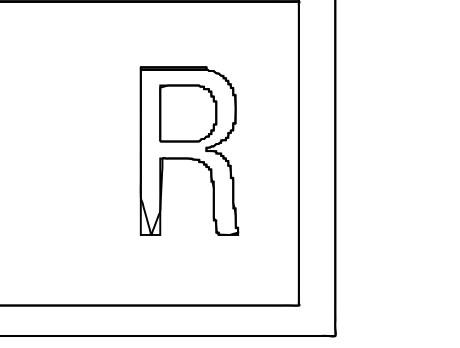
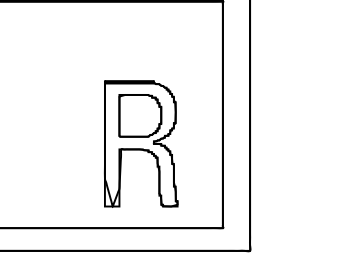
part: (189, 150) -> (141, 143), moved

